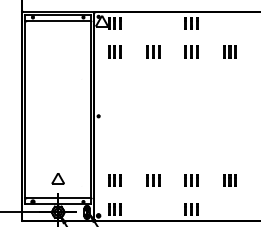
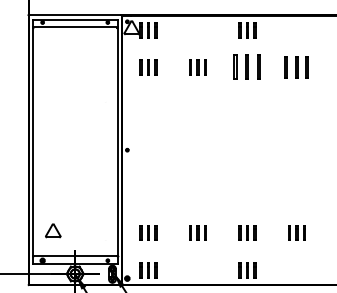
part: (191, 52) -> (247, 67), size x1.6
part: (229, 52) -> (296, 67), size x1.4
part: (58, 178) -> (53, 230), moved

